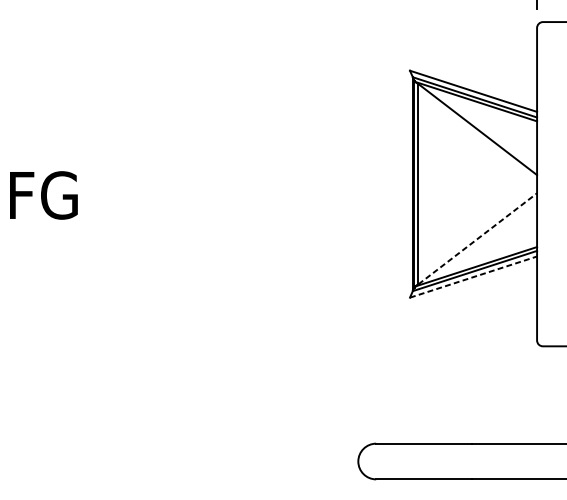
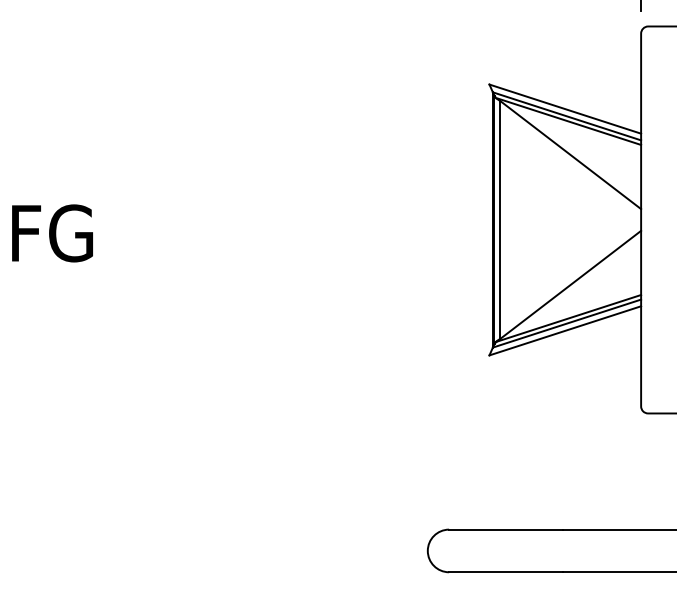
line: (477, 238) -> (570, 284), dashed -> solid
line: (473, 276) -> (565, 330), dashed -> solid

